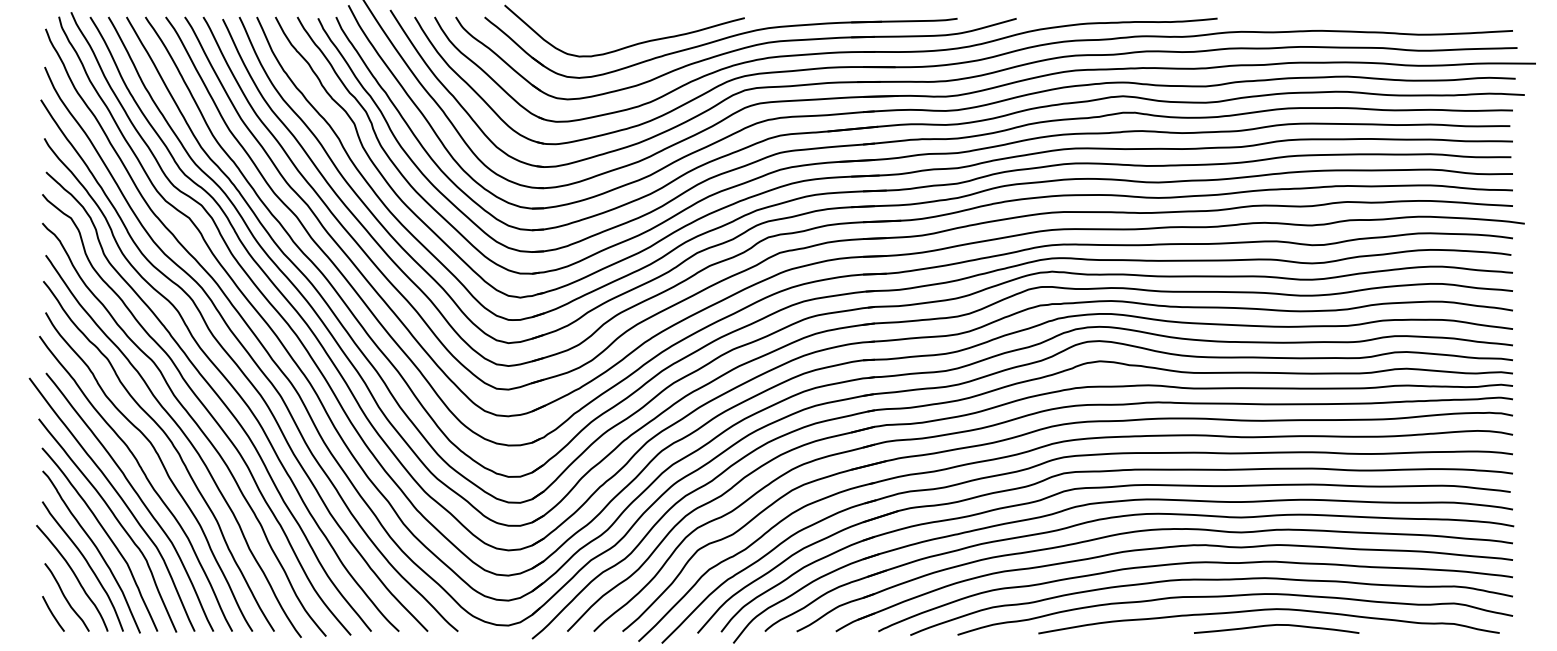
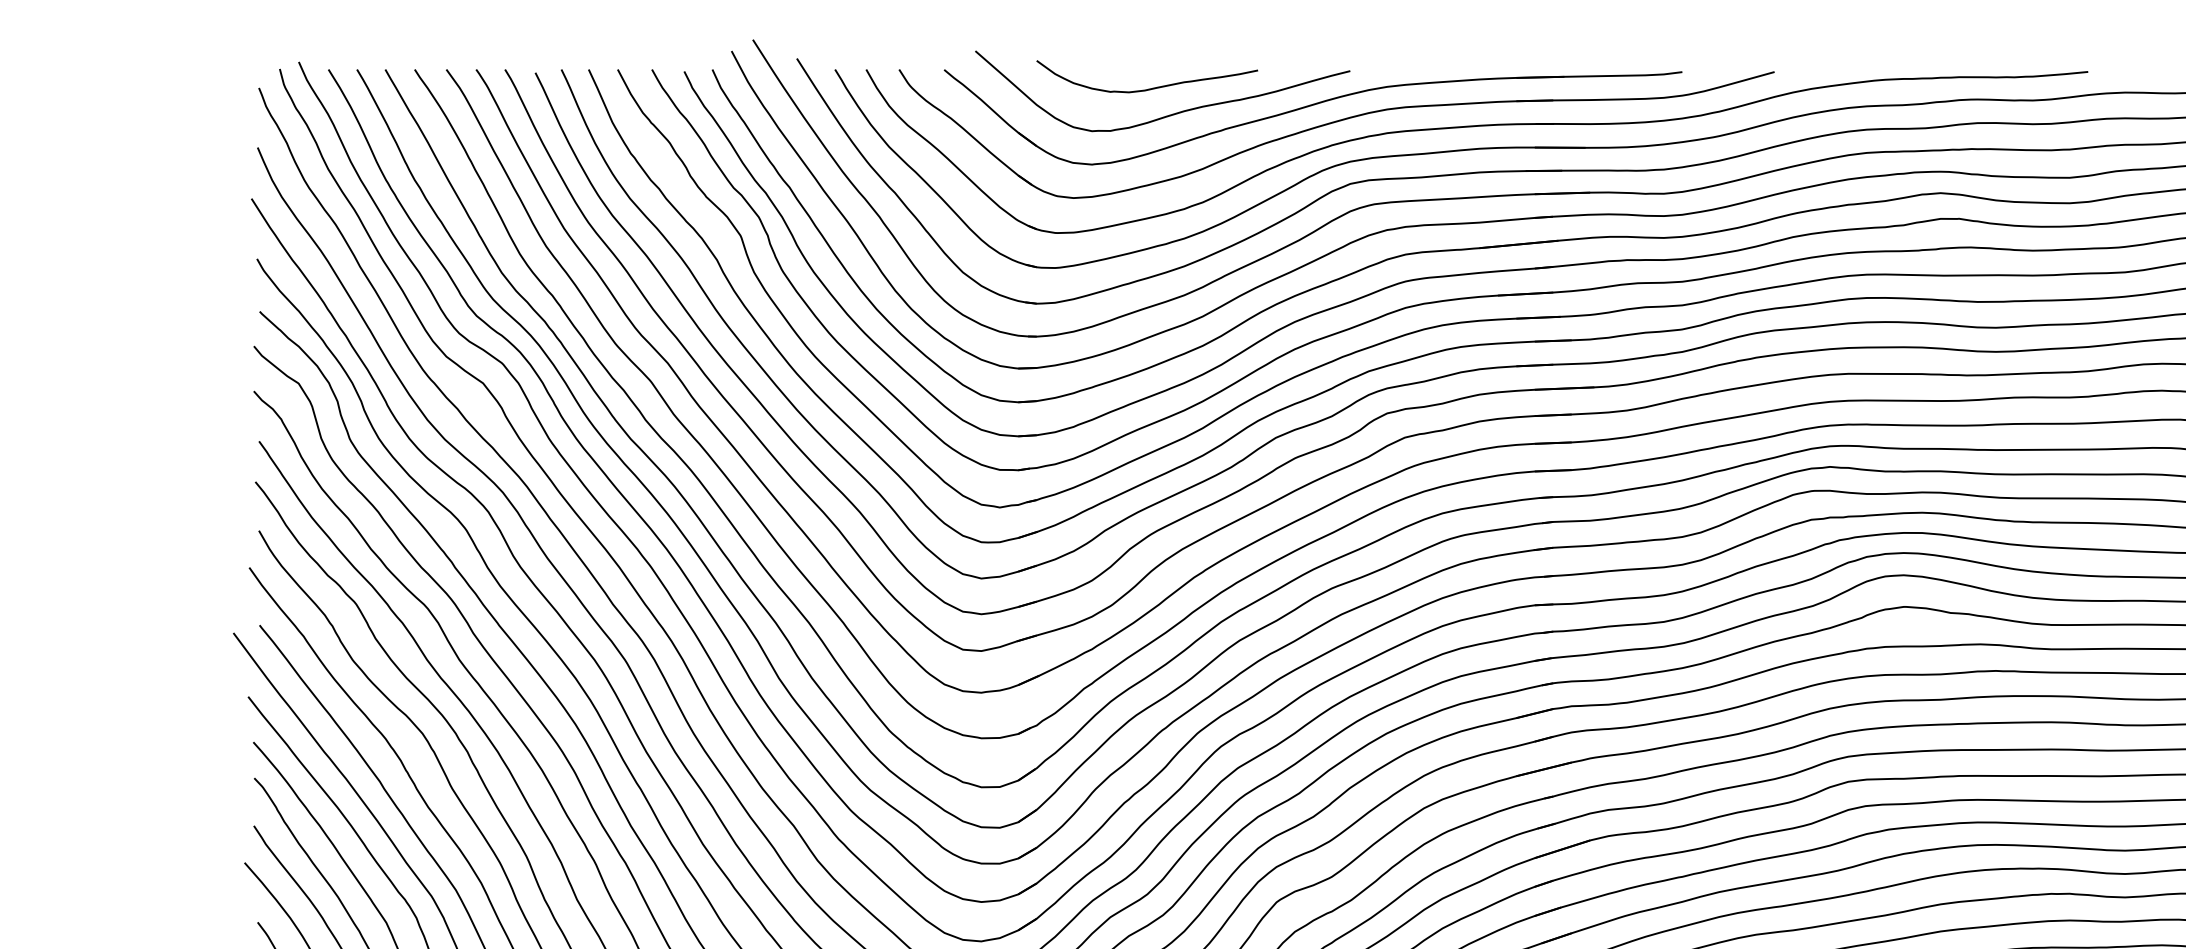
curve: (616, 28) -> (1149, 87), added

